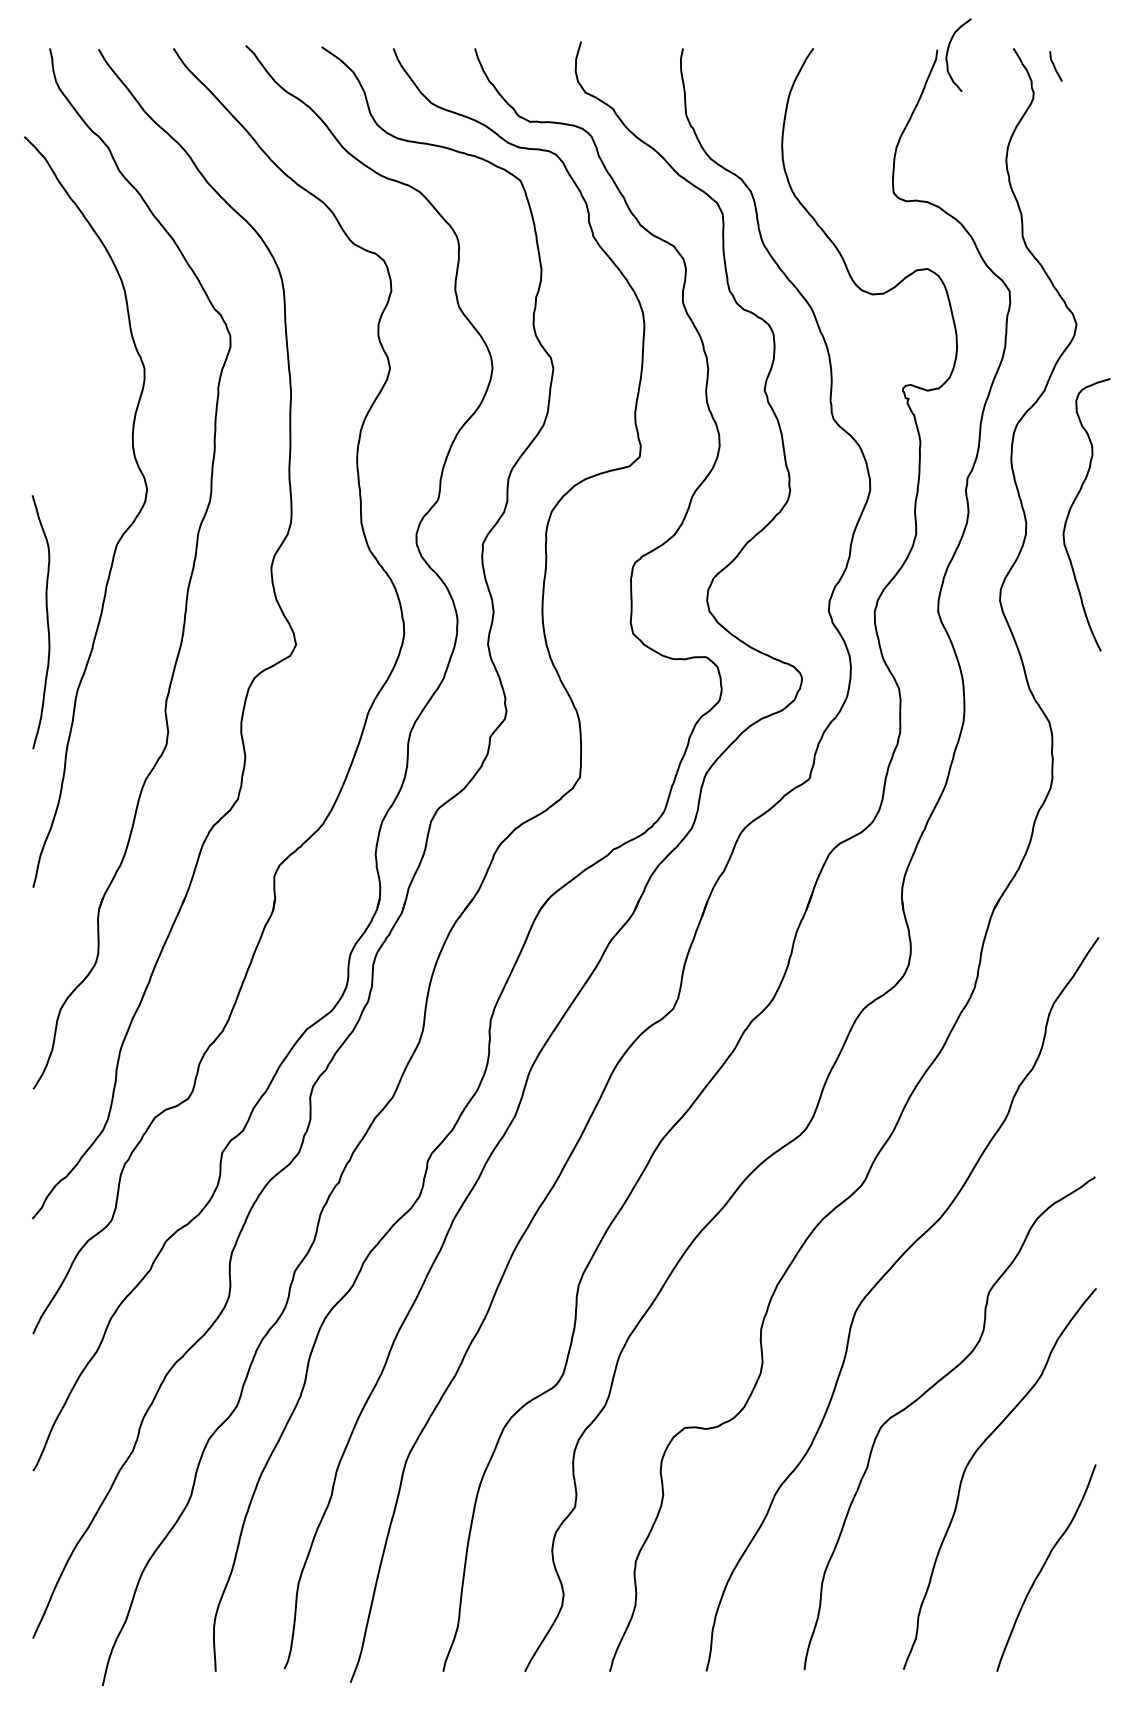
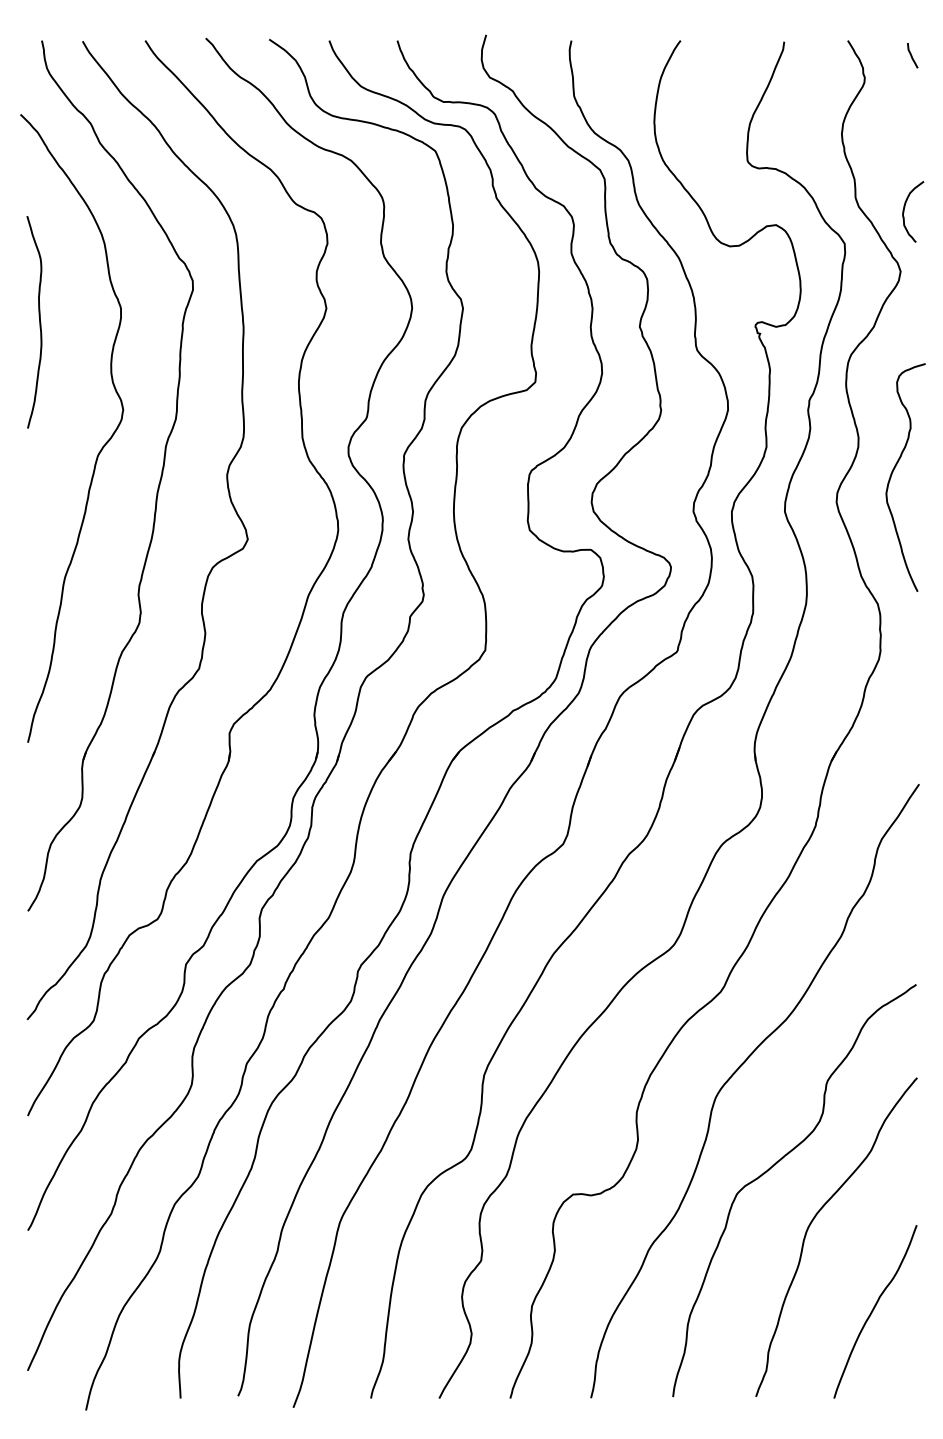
curve: (948, 52) -> (904, 209), moved
curve: (1055, 66) -> (912, 55), moved
curve: (1071, 509) -> (893, 473), moved
curve: (46, 621) -> (39, 321), moved

